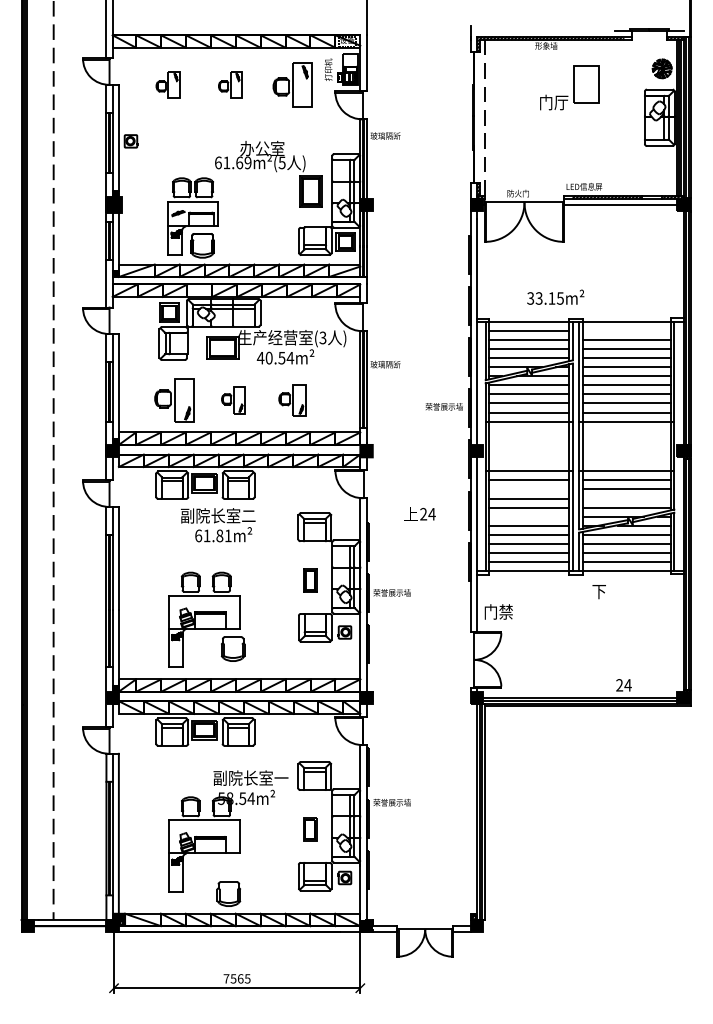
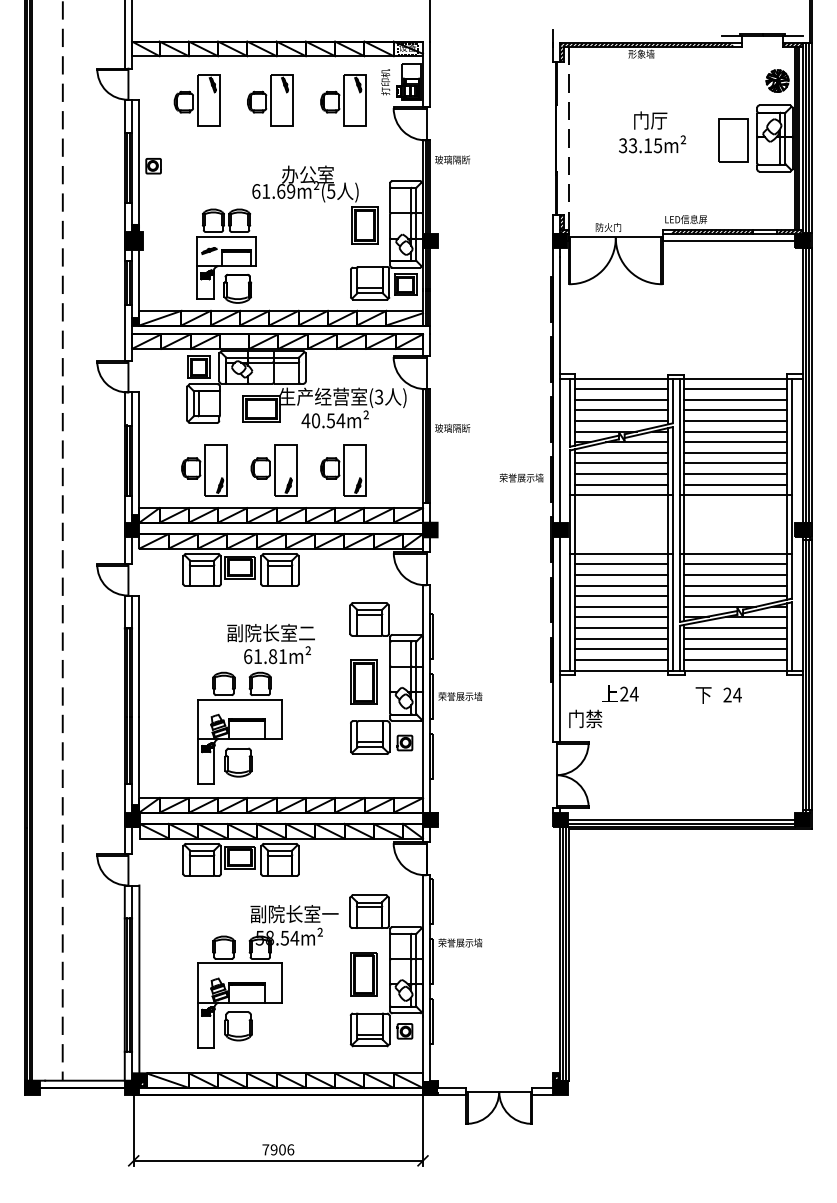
part: (586, 84) -> (733, 140), moved
part: (167, 85) -> (196, 100), size x1.67
part: (230, 85) -> (270, 100), size x1.67
text: (555, 297) -> (652, 144), moved
line: (626, 331) -> (735, 389), added
part: (233, 400) -> (273, 470), size x1.67
part: (292, 400) -> (343, 470), size x1.43
line: (529, 489) -> (621, 575), added
line: (626, 498) -> (735, 585), added
text: (420, 513) -> (620, 693), moved
line: (529, 516) -> (621, 606), added
text: (217, 525) -> (270, 644), moved
part: (309, 580) -> (363, 681), size x1.67
part: (233, 649) -> (238, 762), moved
text: (623, 684) -> (732, 694), moved
part: (309, 829) -> (363, 974), size x1.67
part: (228, 894) -> (238, 1026), moved
text: (240, 978) -> (282, 1149), 7565 -> 7906

